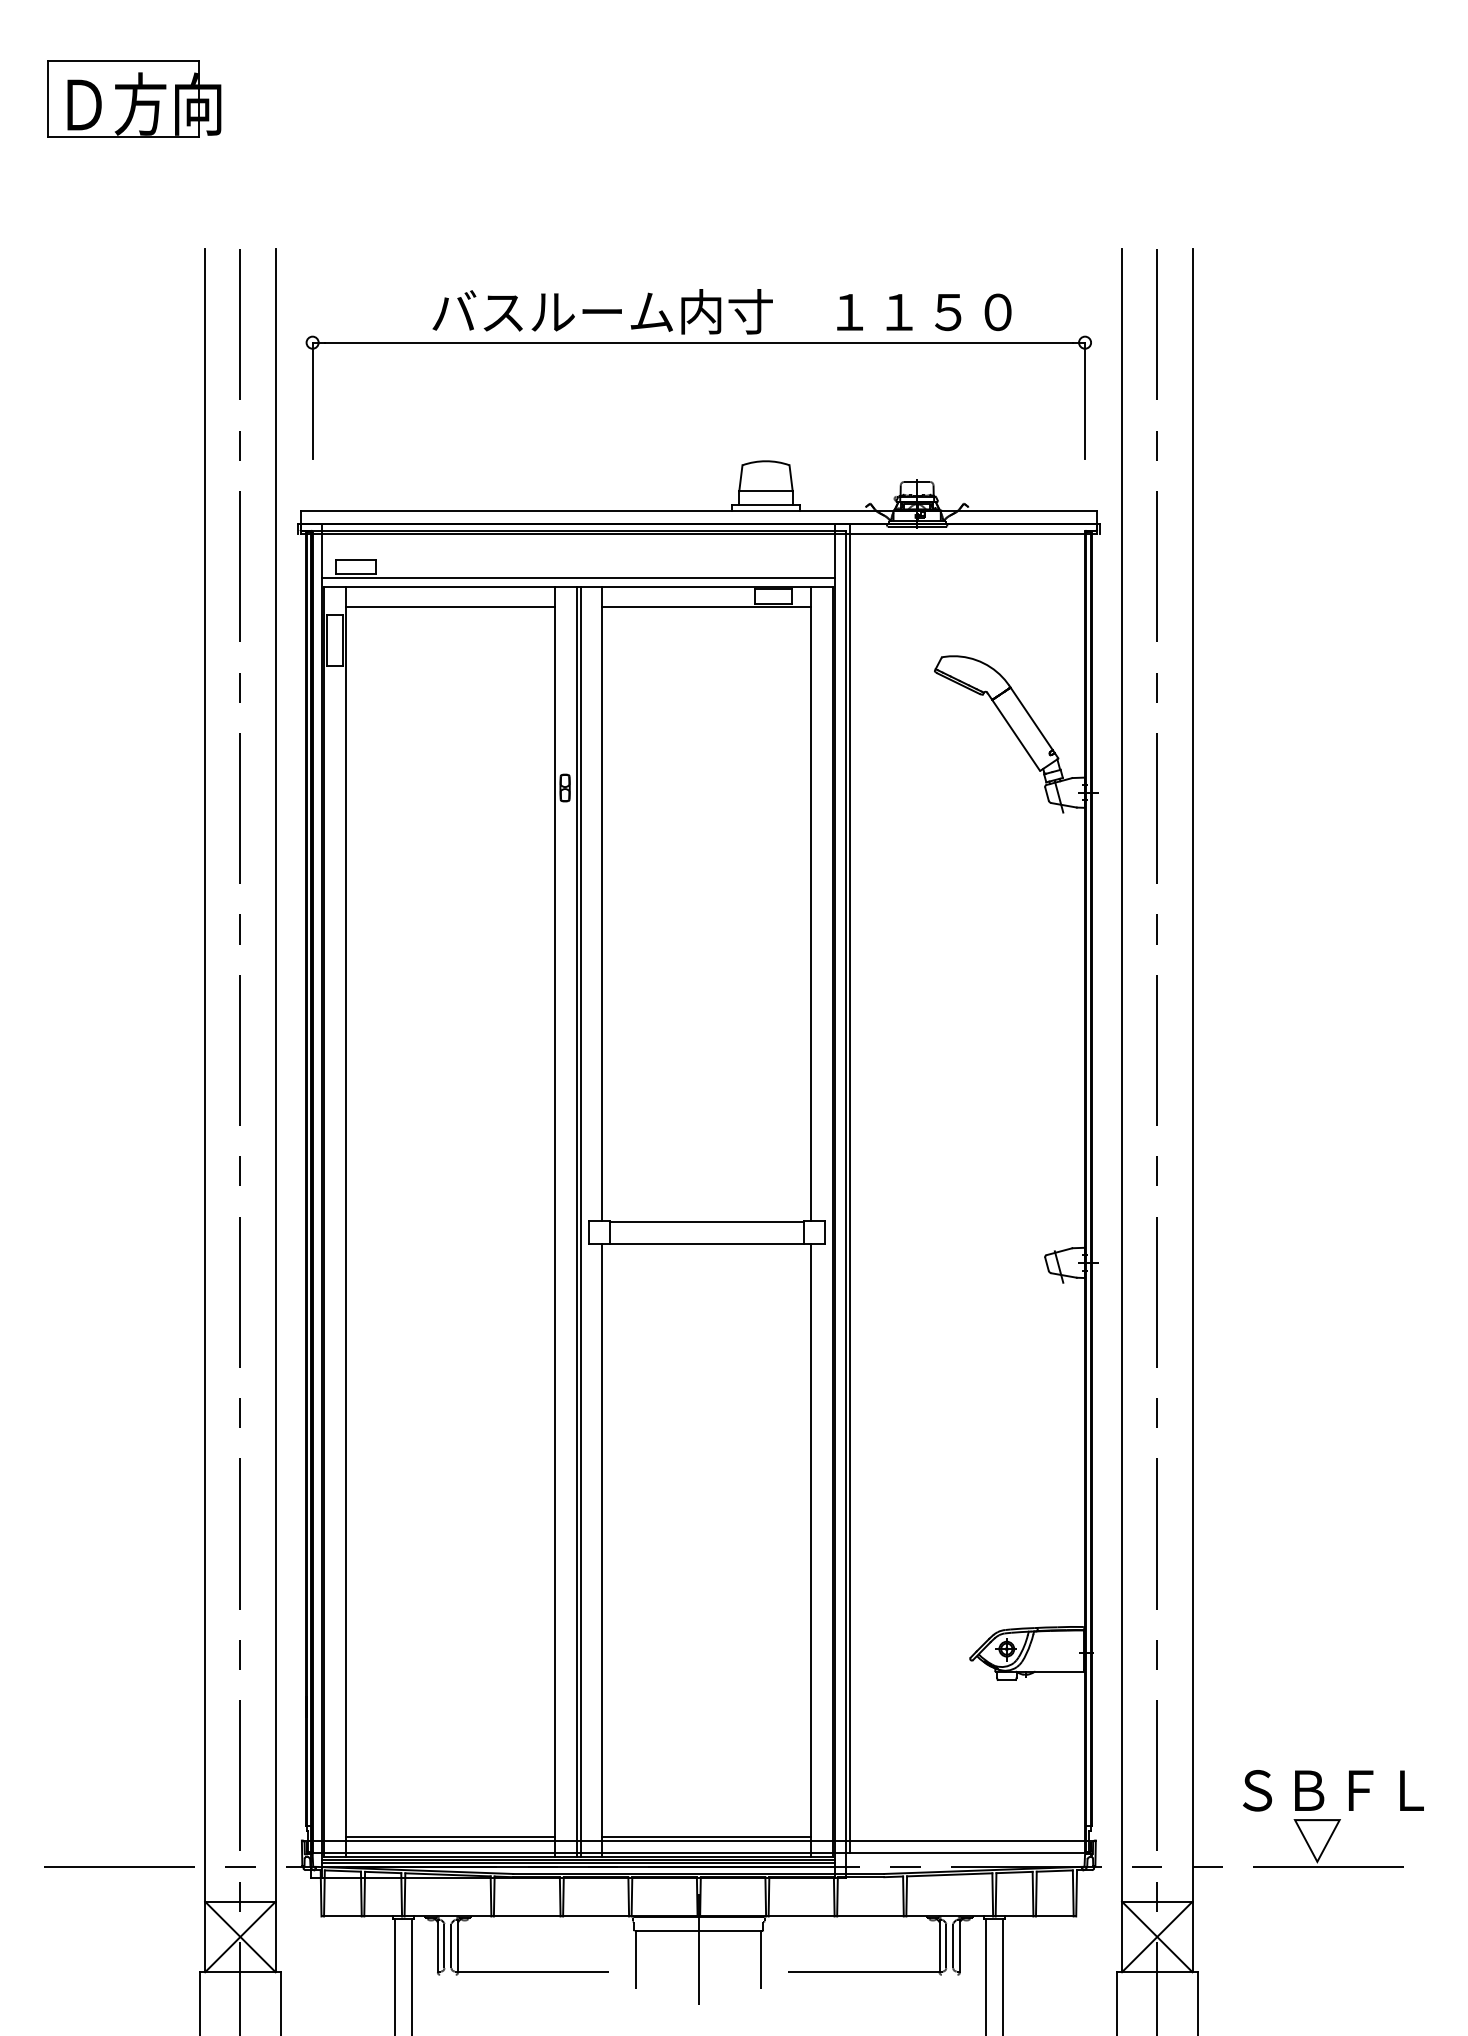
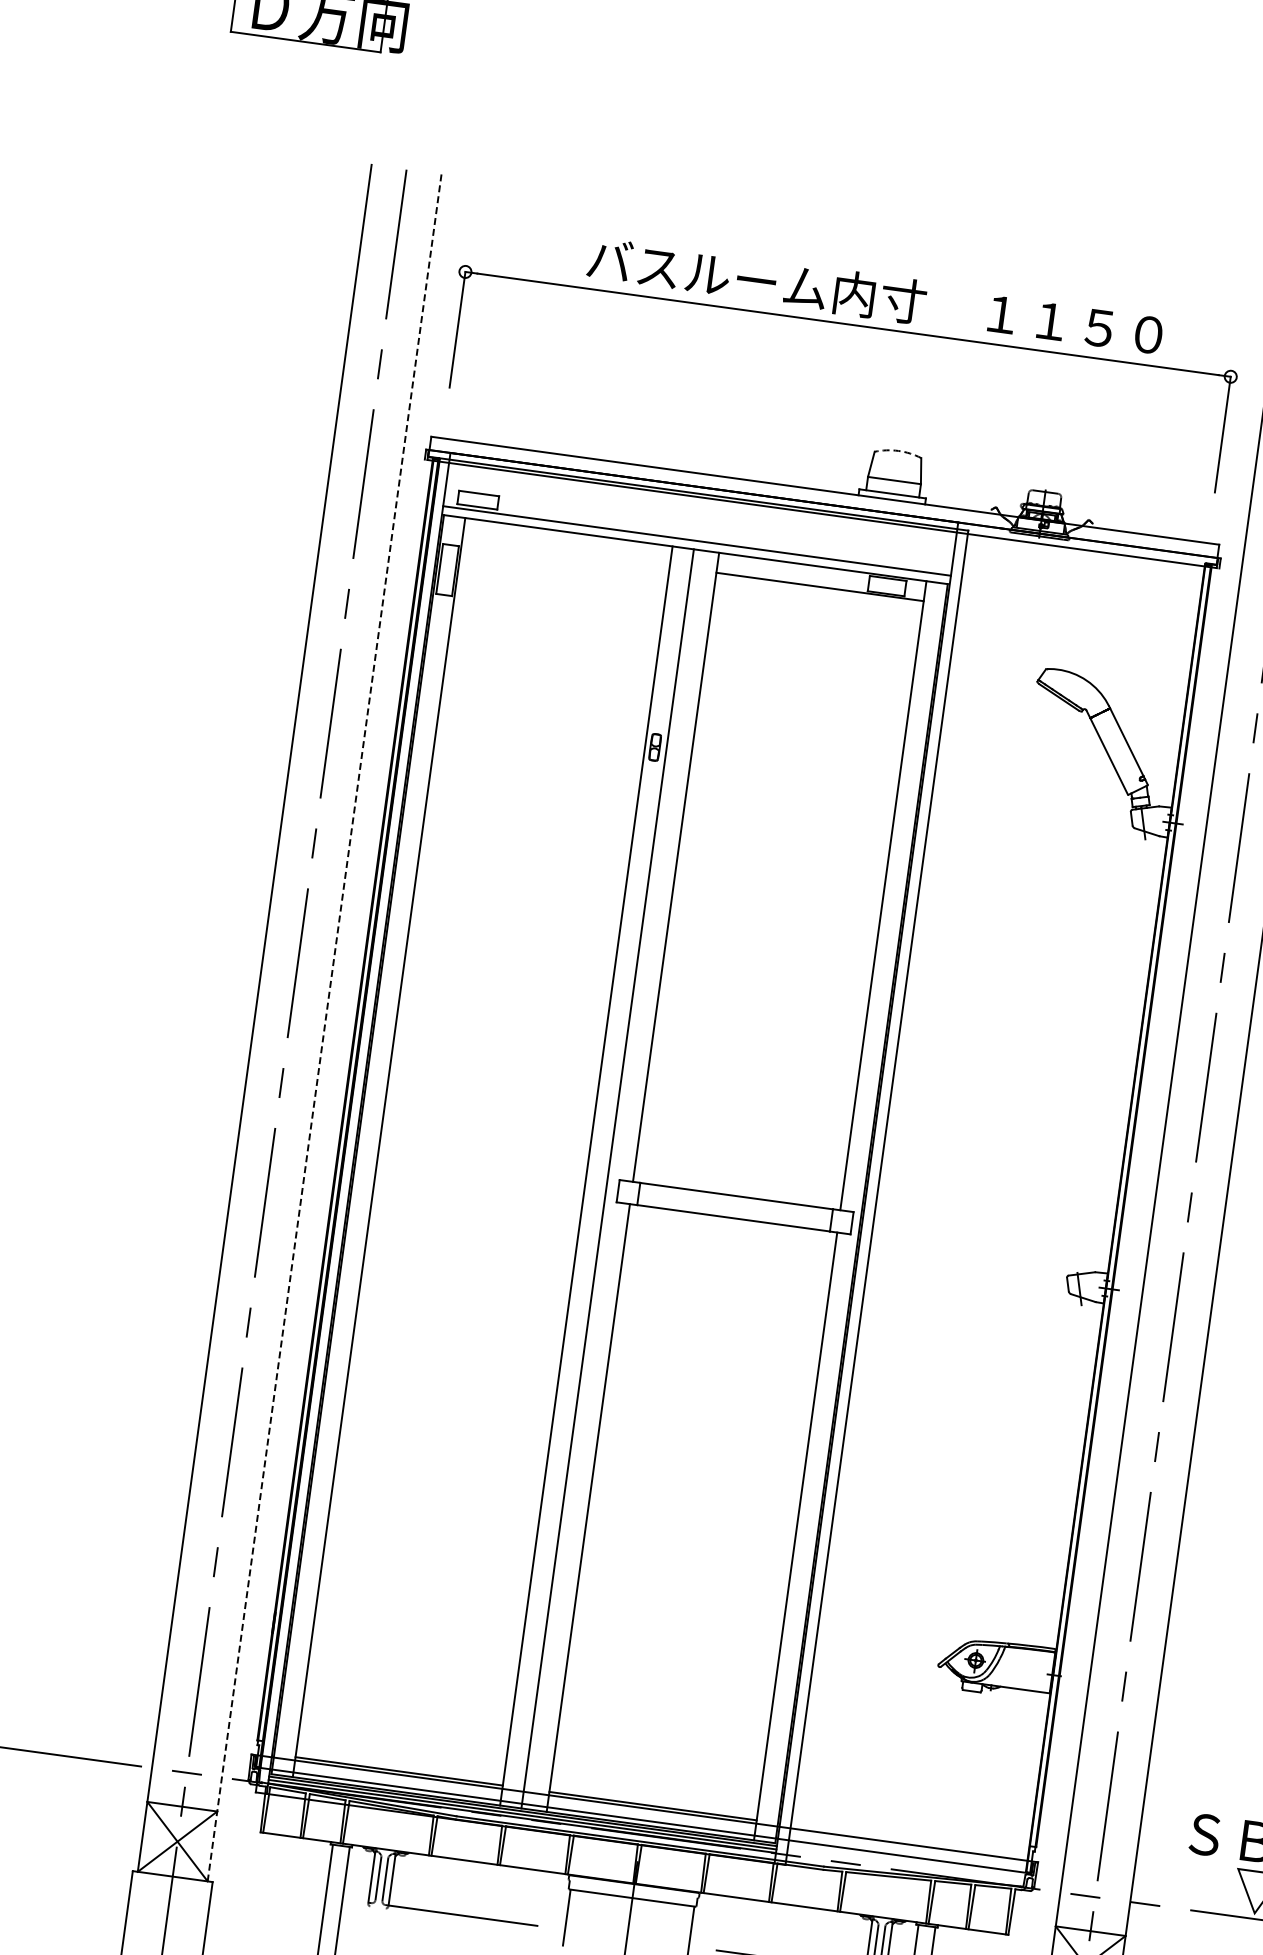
arc: (766, 461) -> (898, 451), solid -> dashed
line: (450, 606) -> (566, 552), removed
line: (275, 1111) -> (324, 1028), solid -> dashed
line: (849, 1188) -> (882, 1182), removed
line: (580, 1221) -> (611, 1178), removed

